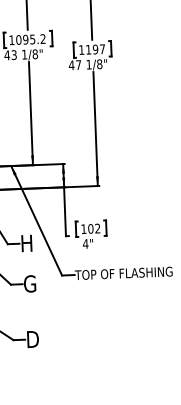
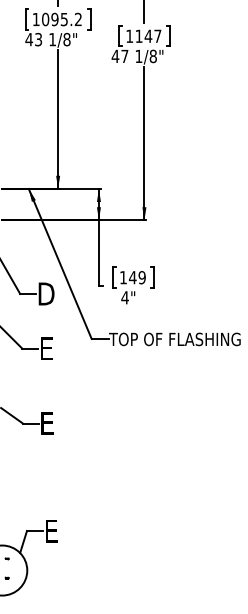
text: (95, 49) -> (148, 36), 1197 -> 1147
text: (94, 228) -> (137, 277), 102 -> 149
text: (27, 243) -> (46, 293), H -> D
text: (29, 283) -> (47, 348), G -> E
text: (33, 339) -> (49, 423), D -> E

